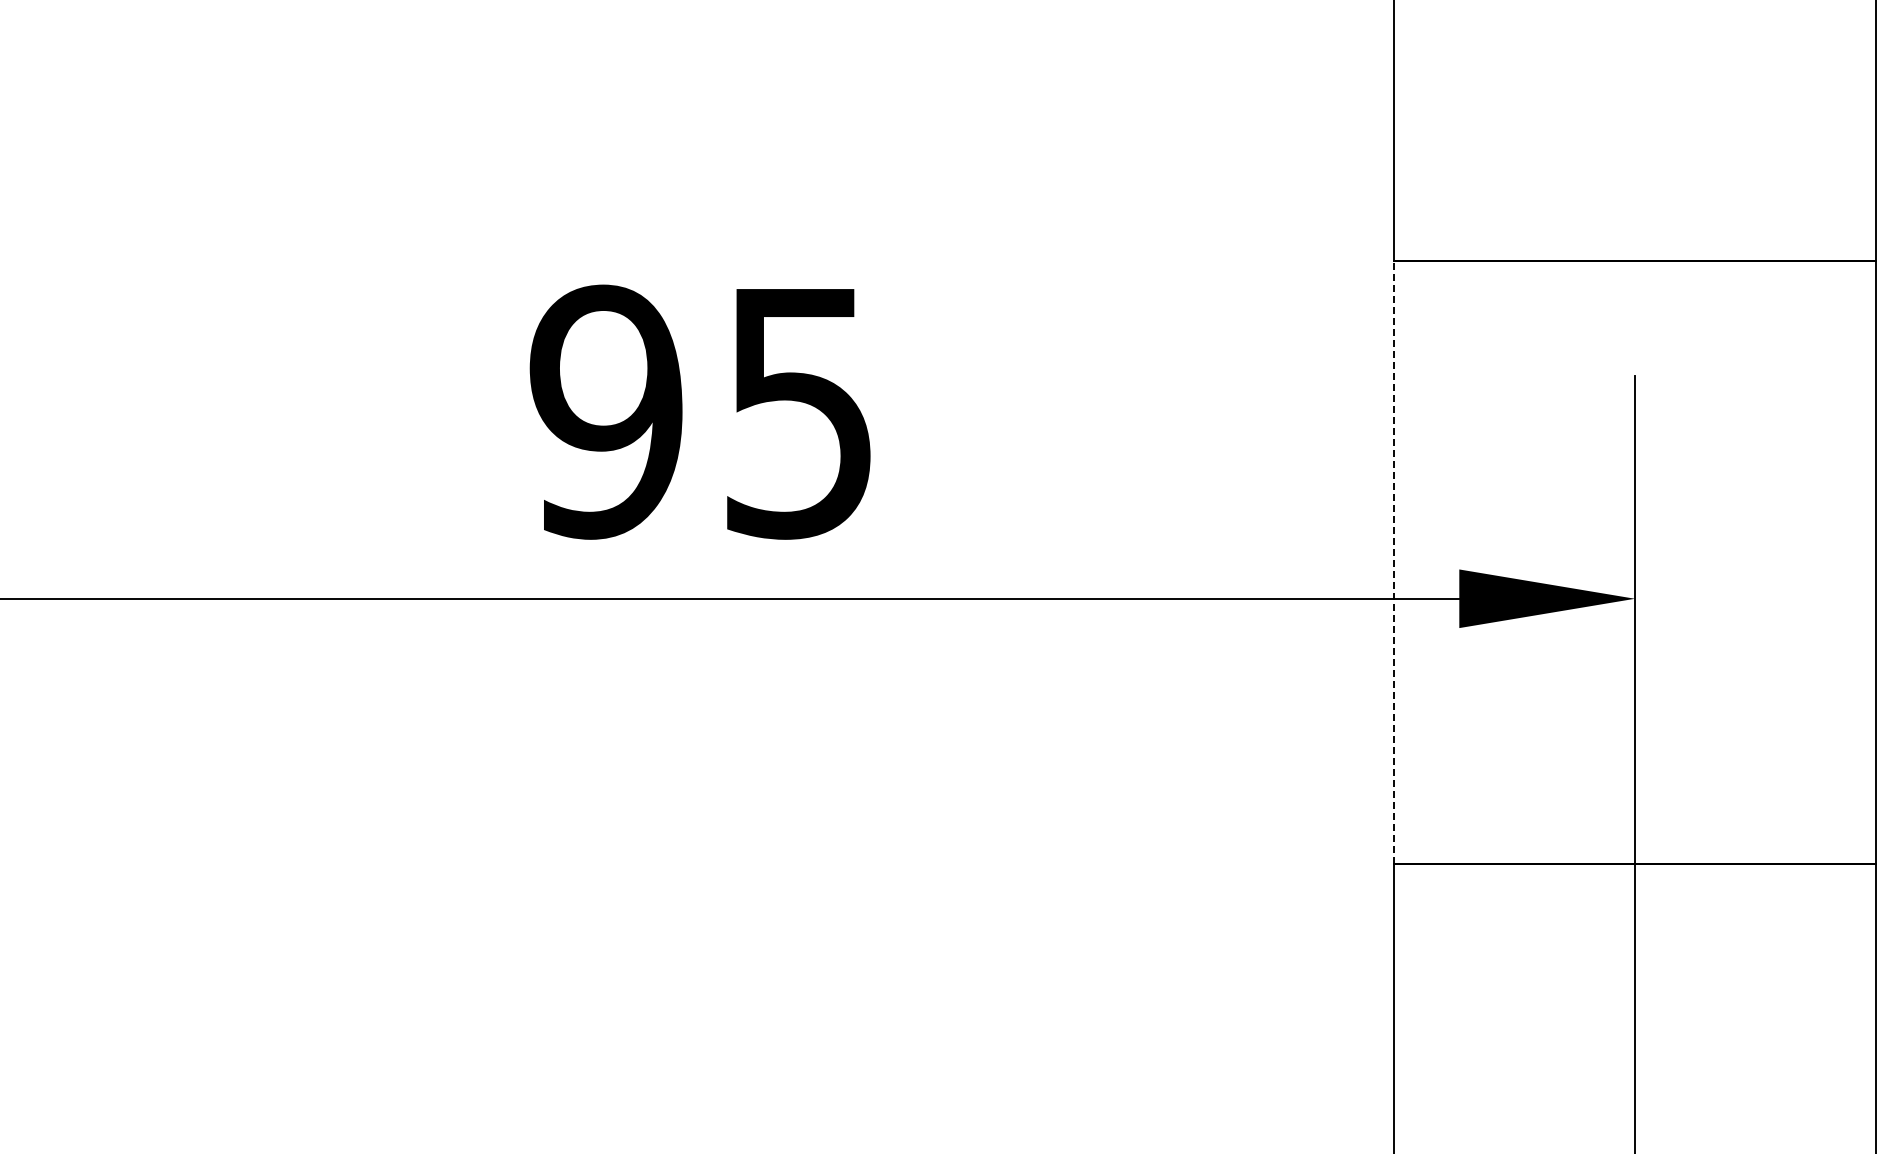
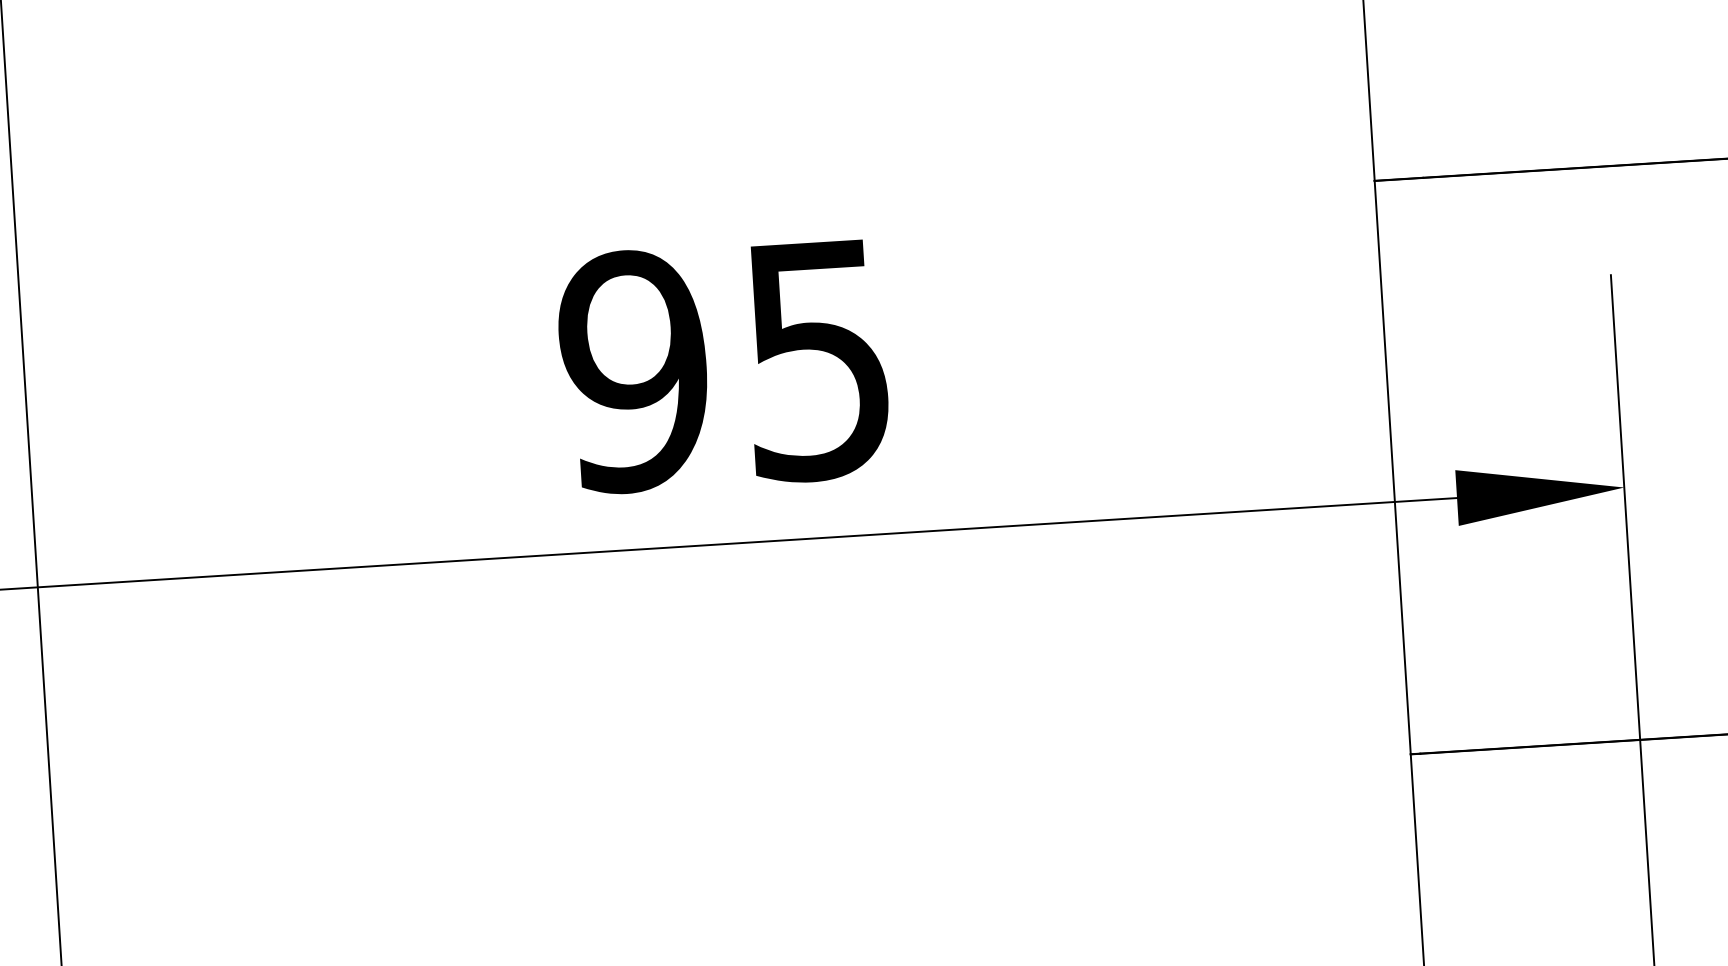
line: (1394, 562) -> (1393, 467), dashed -> solid

